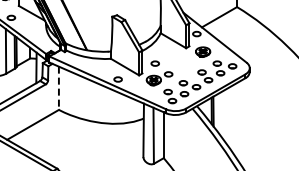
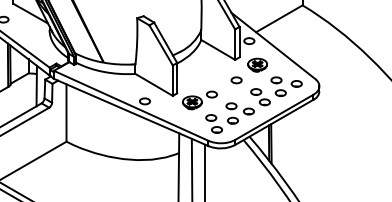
part: (154, 63) -> (235, 80), moved
line: (58, 88) -> (65, 113), dashed -> solid

